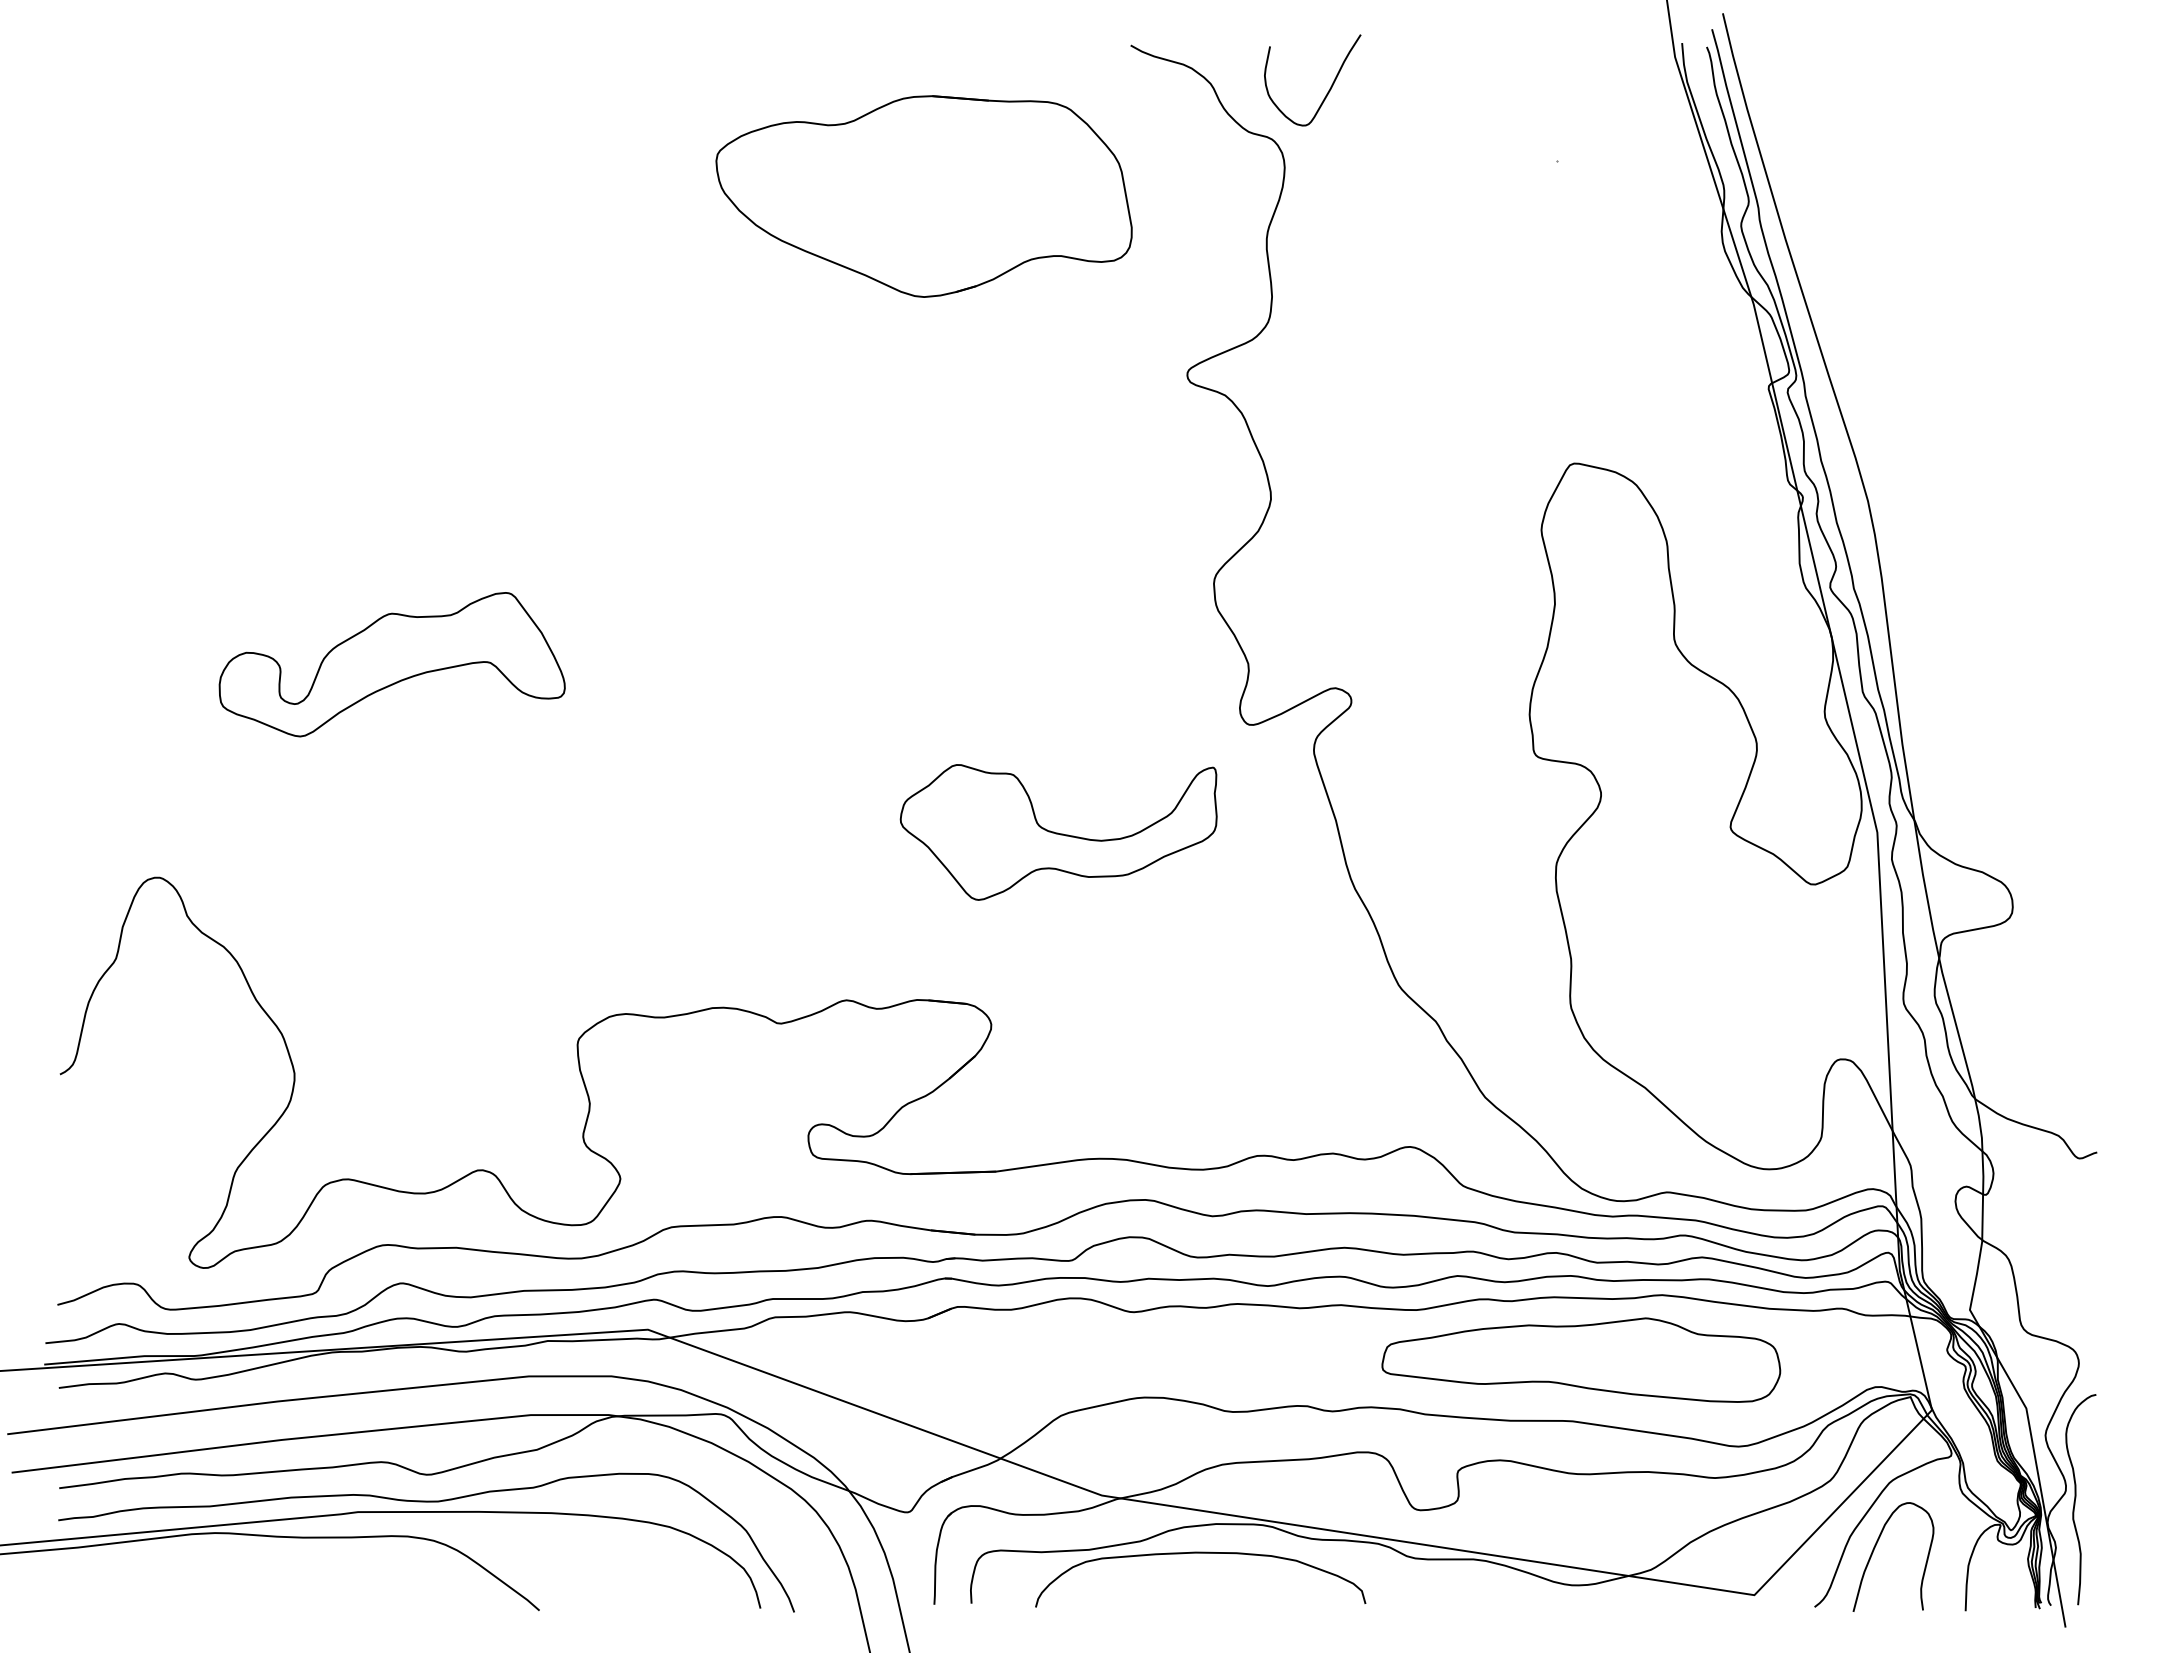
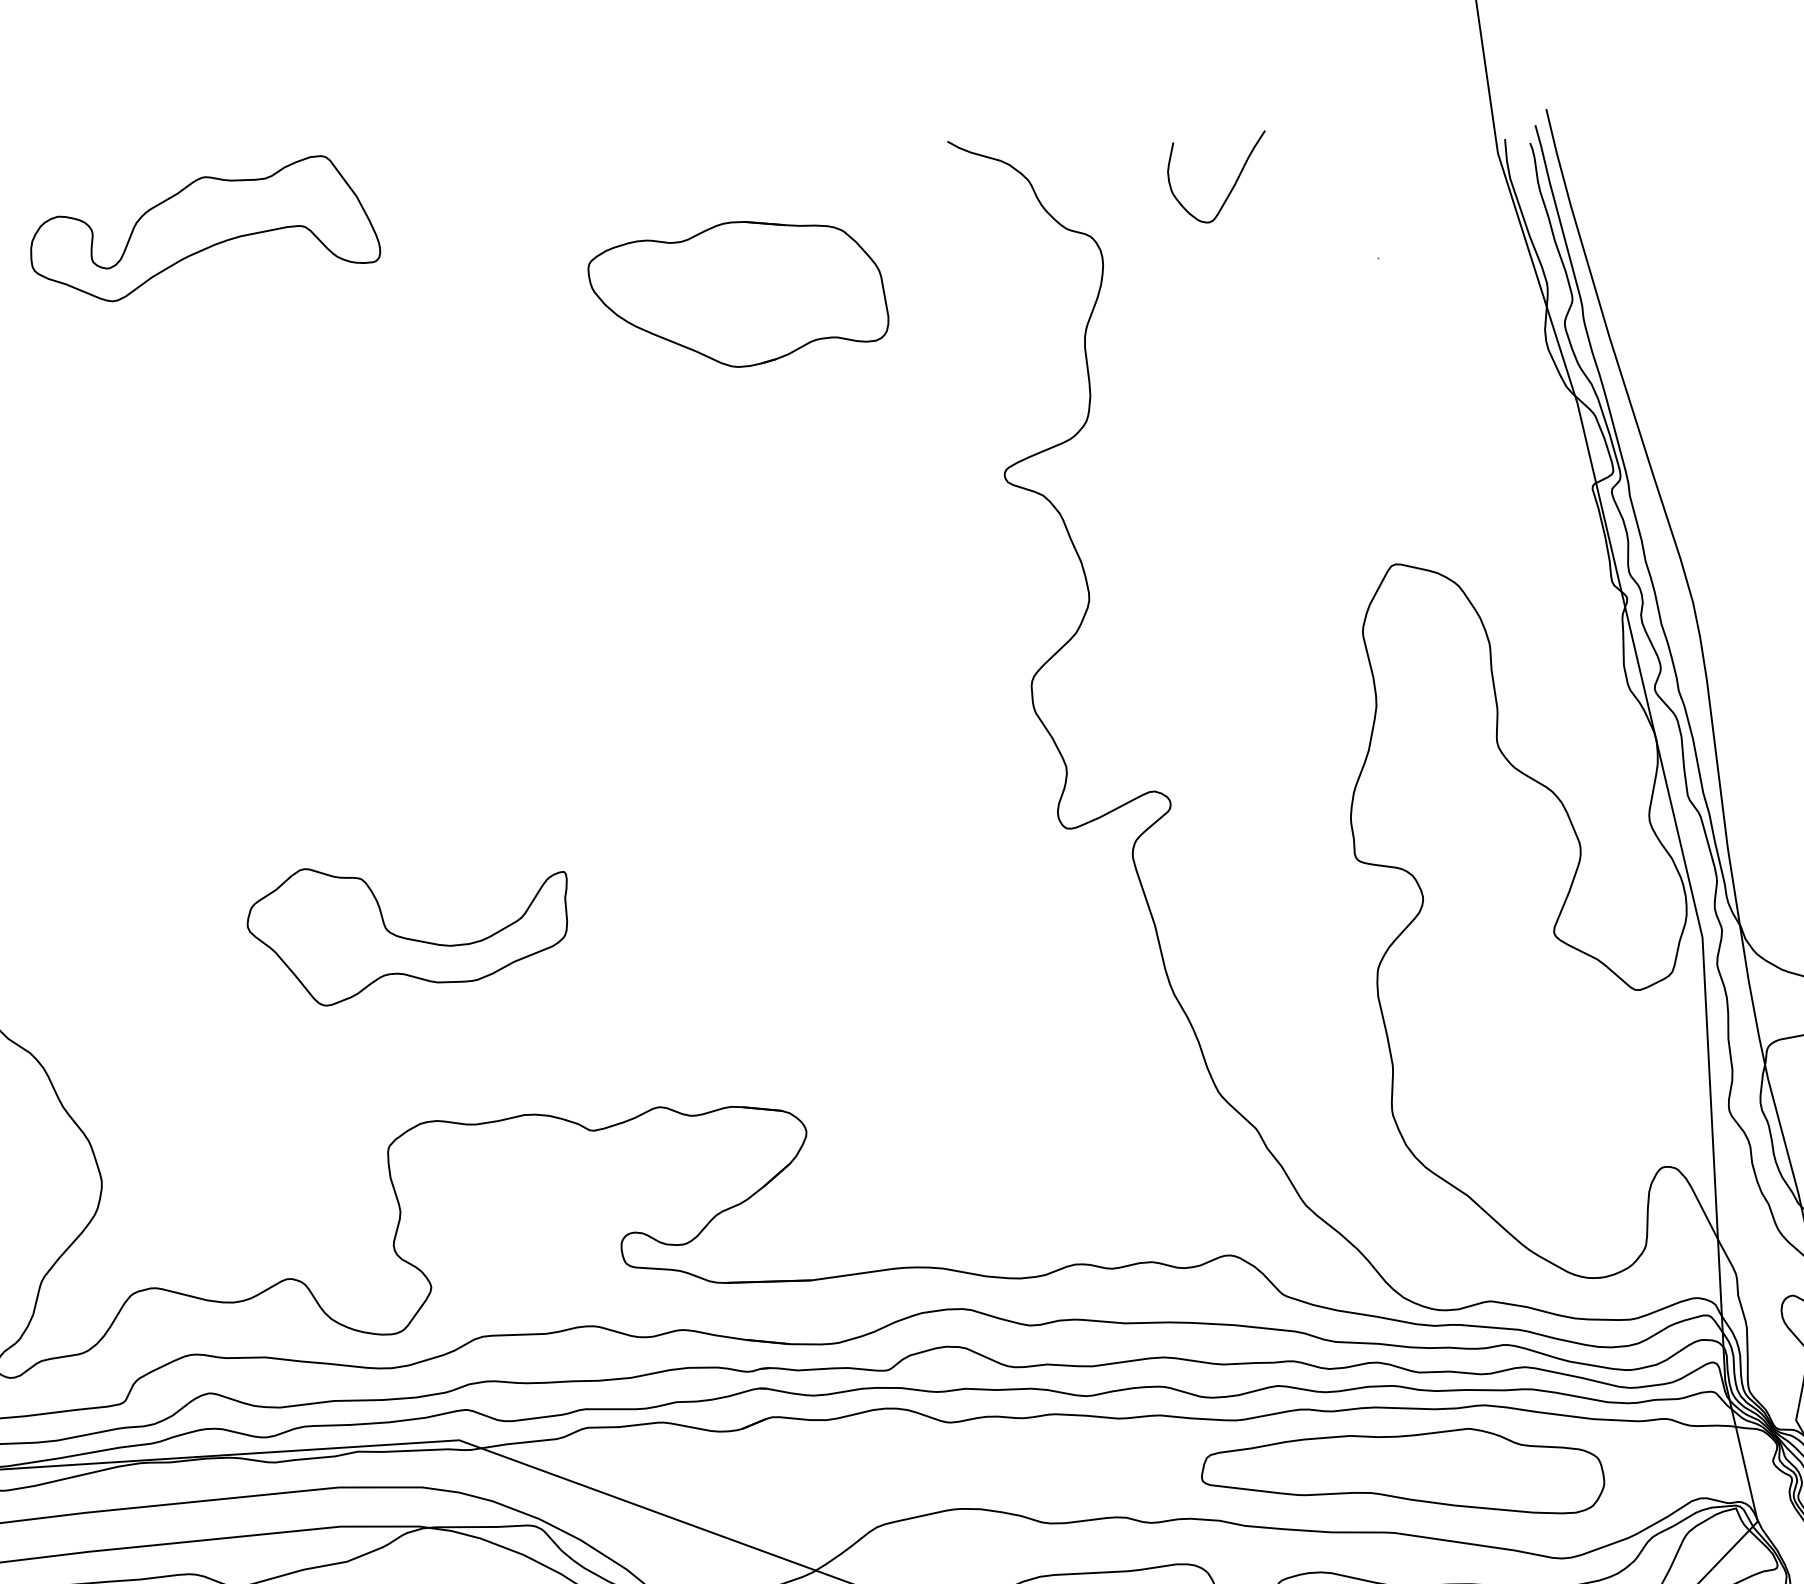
curve: (1329, 88) -> (1233, 185), moved
part: (923, 196) -> (737, 294), size x0.71
part: (391, 664) -> (204, 228), moved
part: (1058, 832) -> (407, 937), moved

